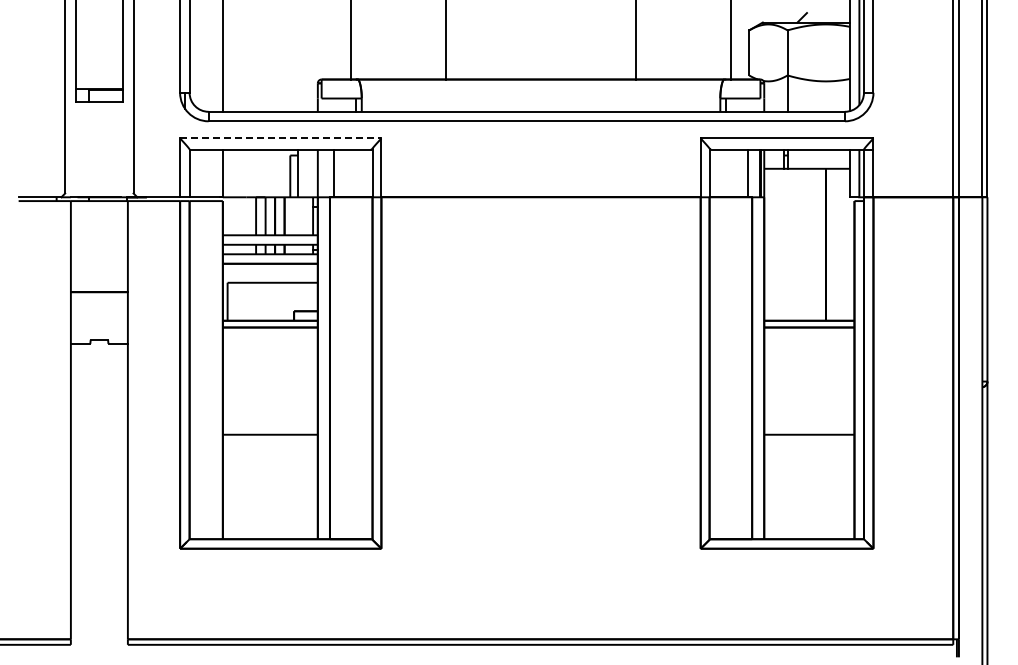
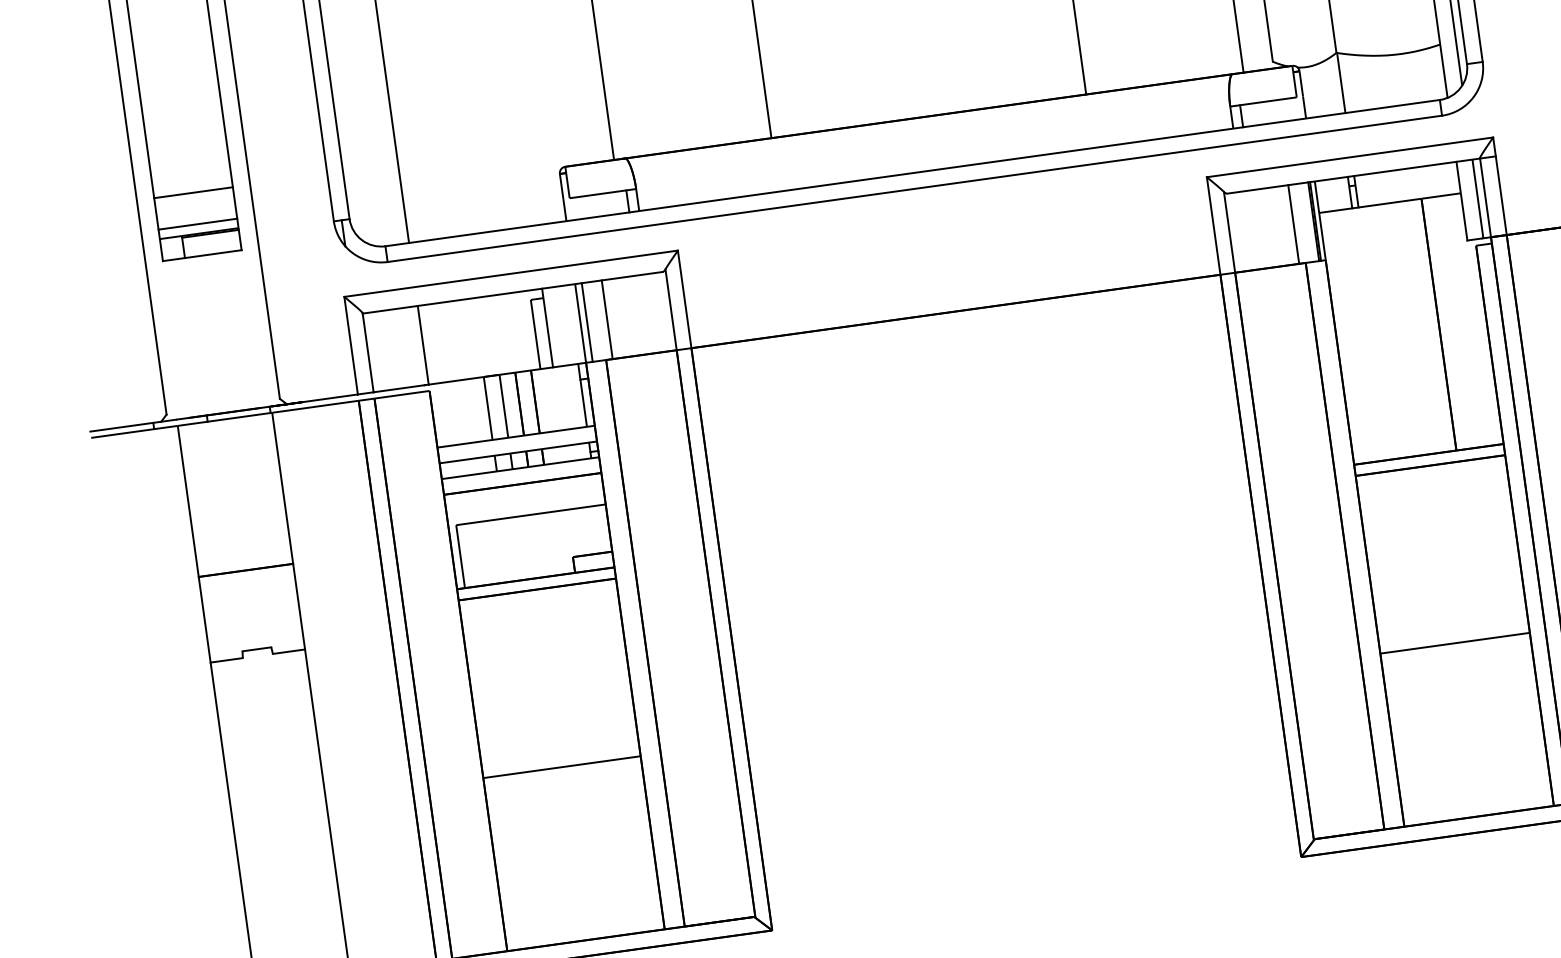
line: (99, 64) -> (193, 192), added
line: (99, 83) -> (198, 224), added
line: (280, 138) -> (510, 273), dashed -> solid
line: (321, 173) -> (586, 322), added

